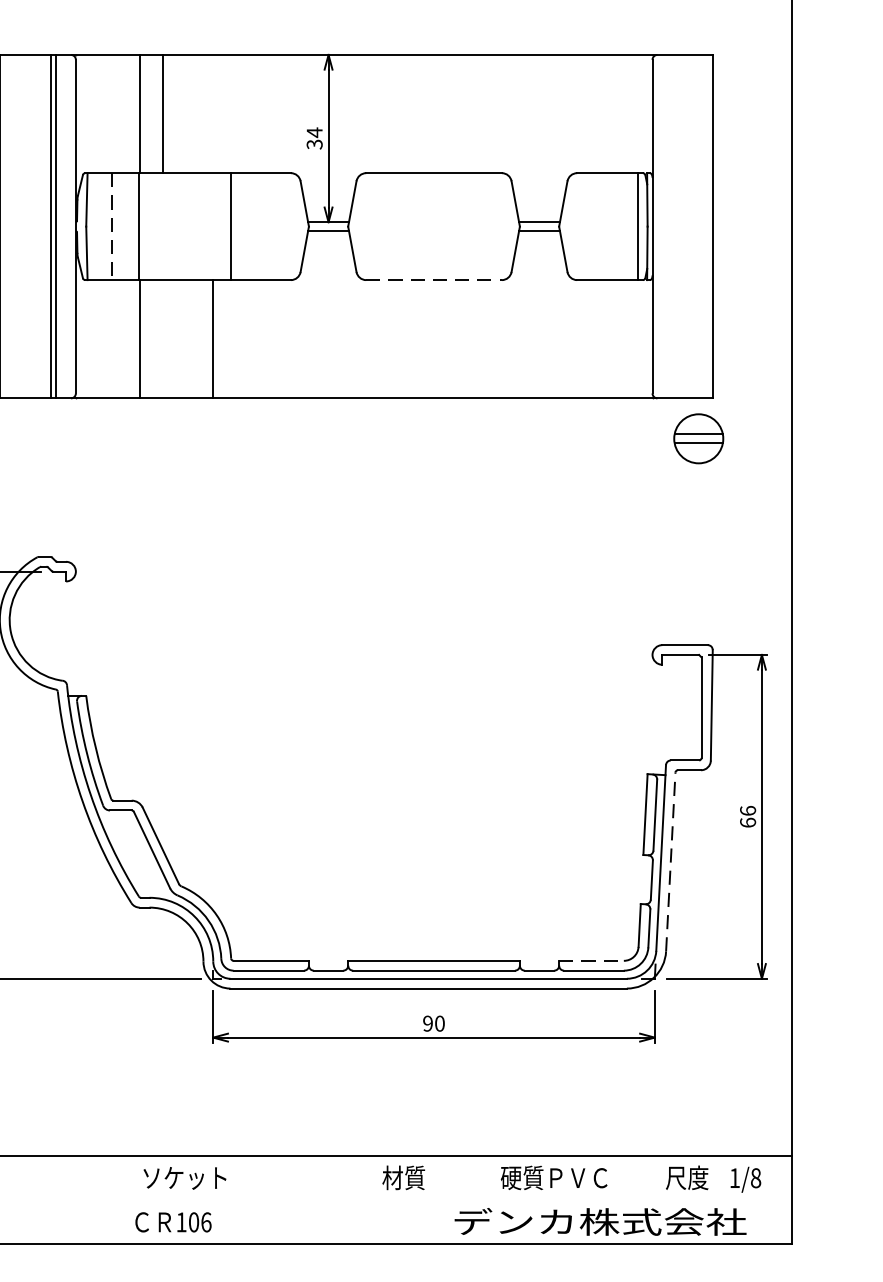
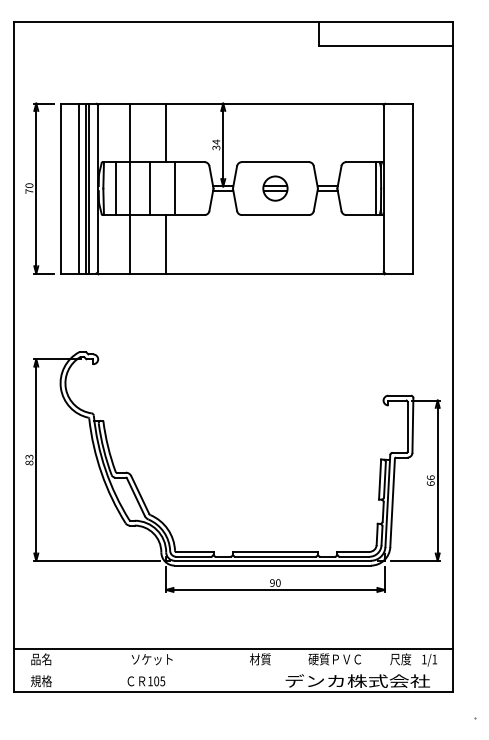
line: (163, 113) -> (166, 132), moved
line: (38, 226) -> (79, 188), added
line: (179, 226) -> (149, 188), added
line: (110, 228) -> (115, 189), dashed -> solid
line: (434, 280) -> (275, 215), dashed -> solid
part: (698, 438) -> (275, 188), moved
line: (670, 860) -> (392, 502), dashed -> solid
line: (591, 959) -> (353, 551), dashed -> solid
text: (755, 1178) -> (434, 659), 1/8 -> 1/1
text: (205, 1222) -> (162, 681), 106 -> 105

